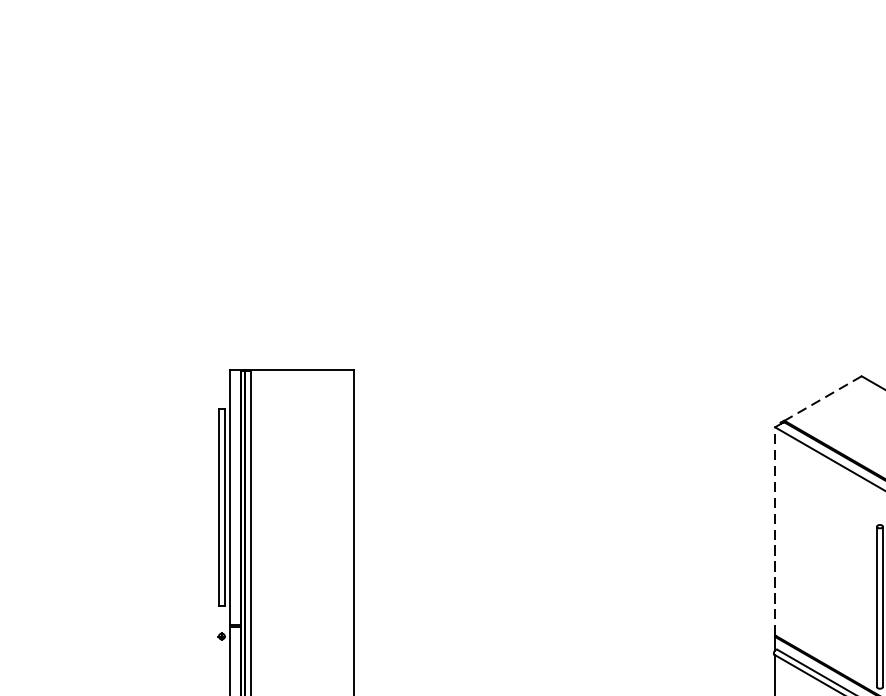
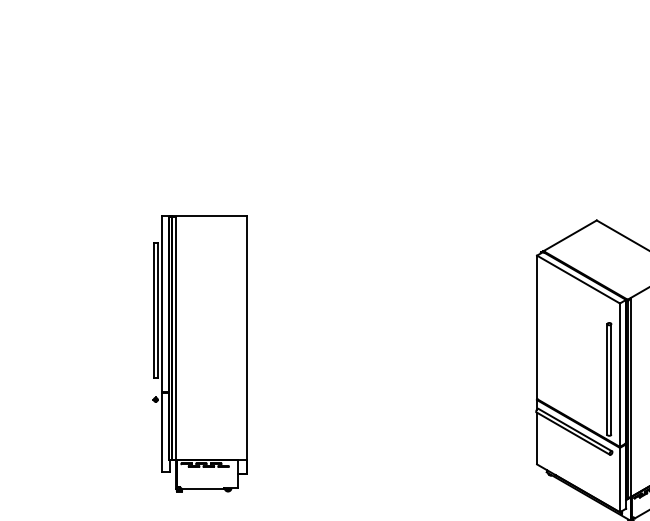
line: (823, 398) -> (570, 235), dashed -> solid
line: (775, 531) -> (537, 327), dashed -> solid

